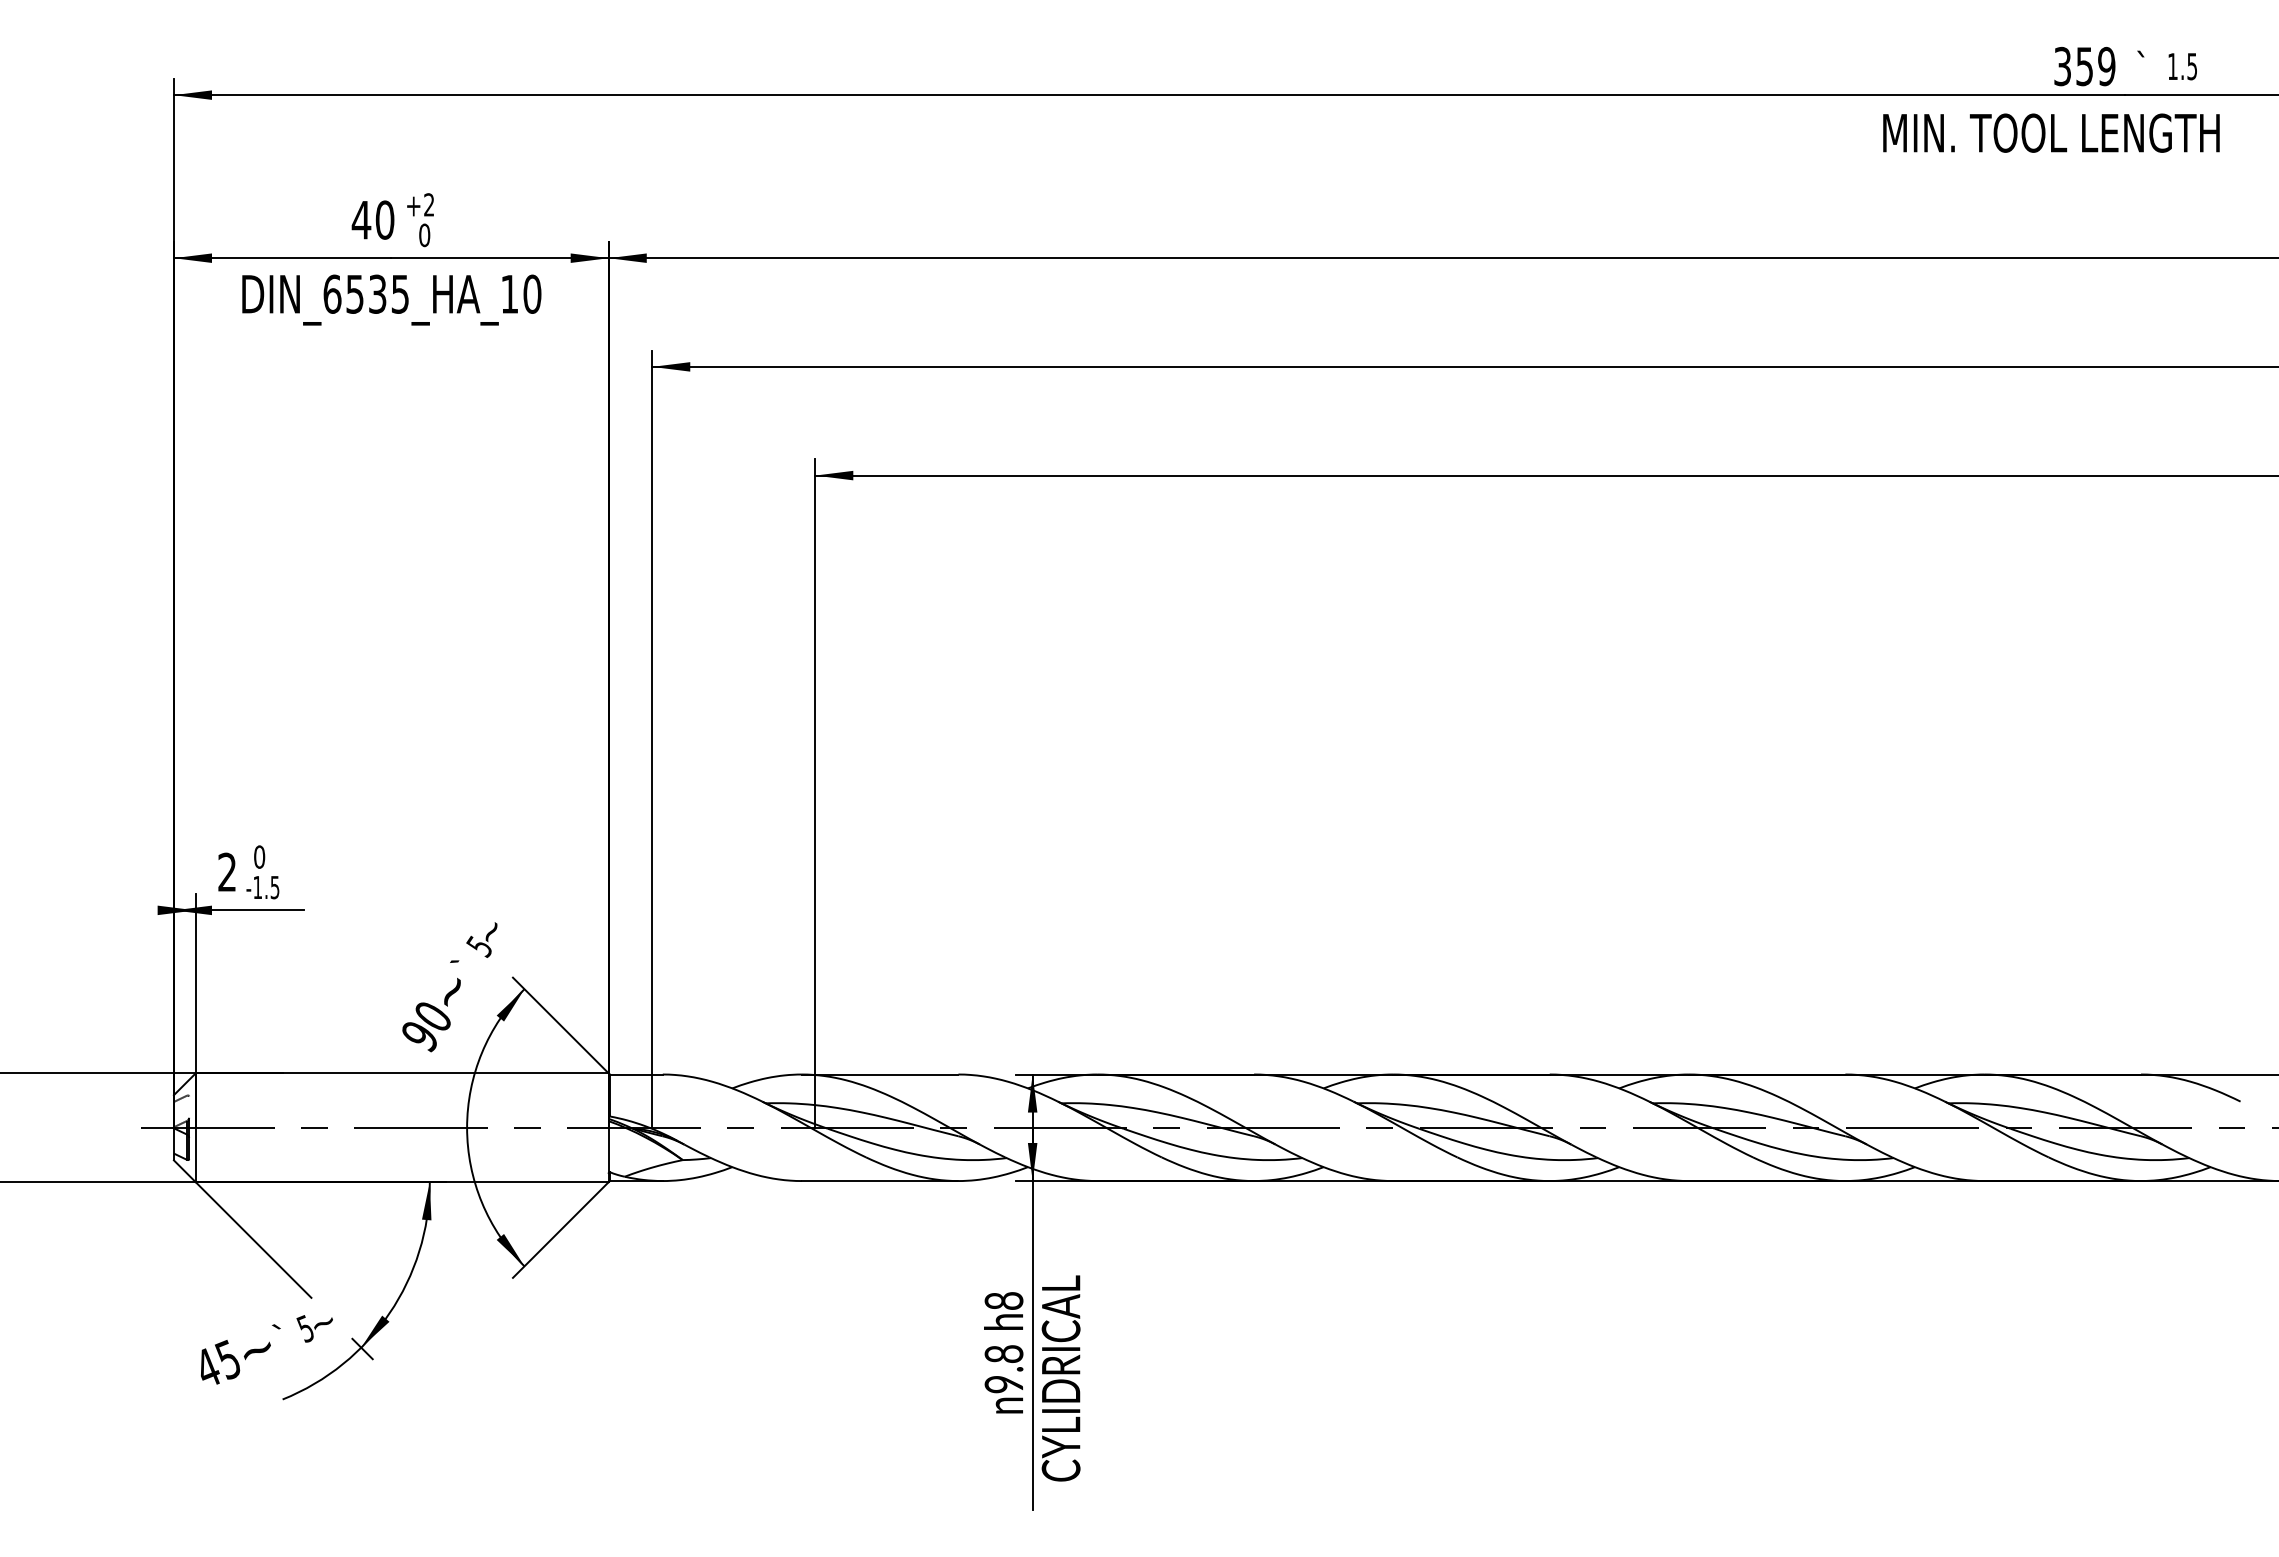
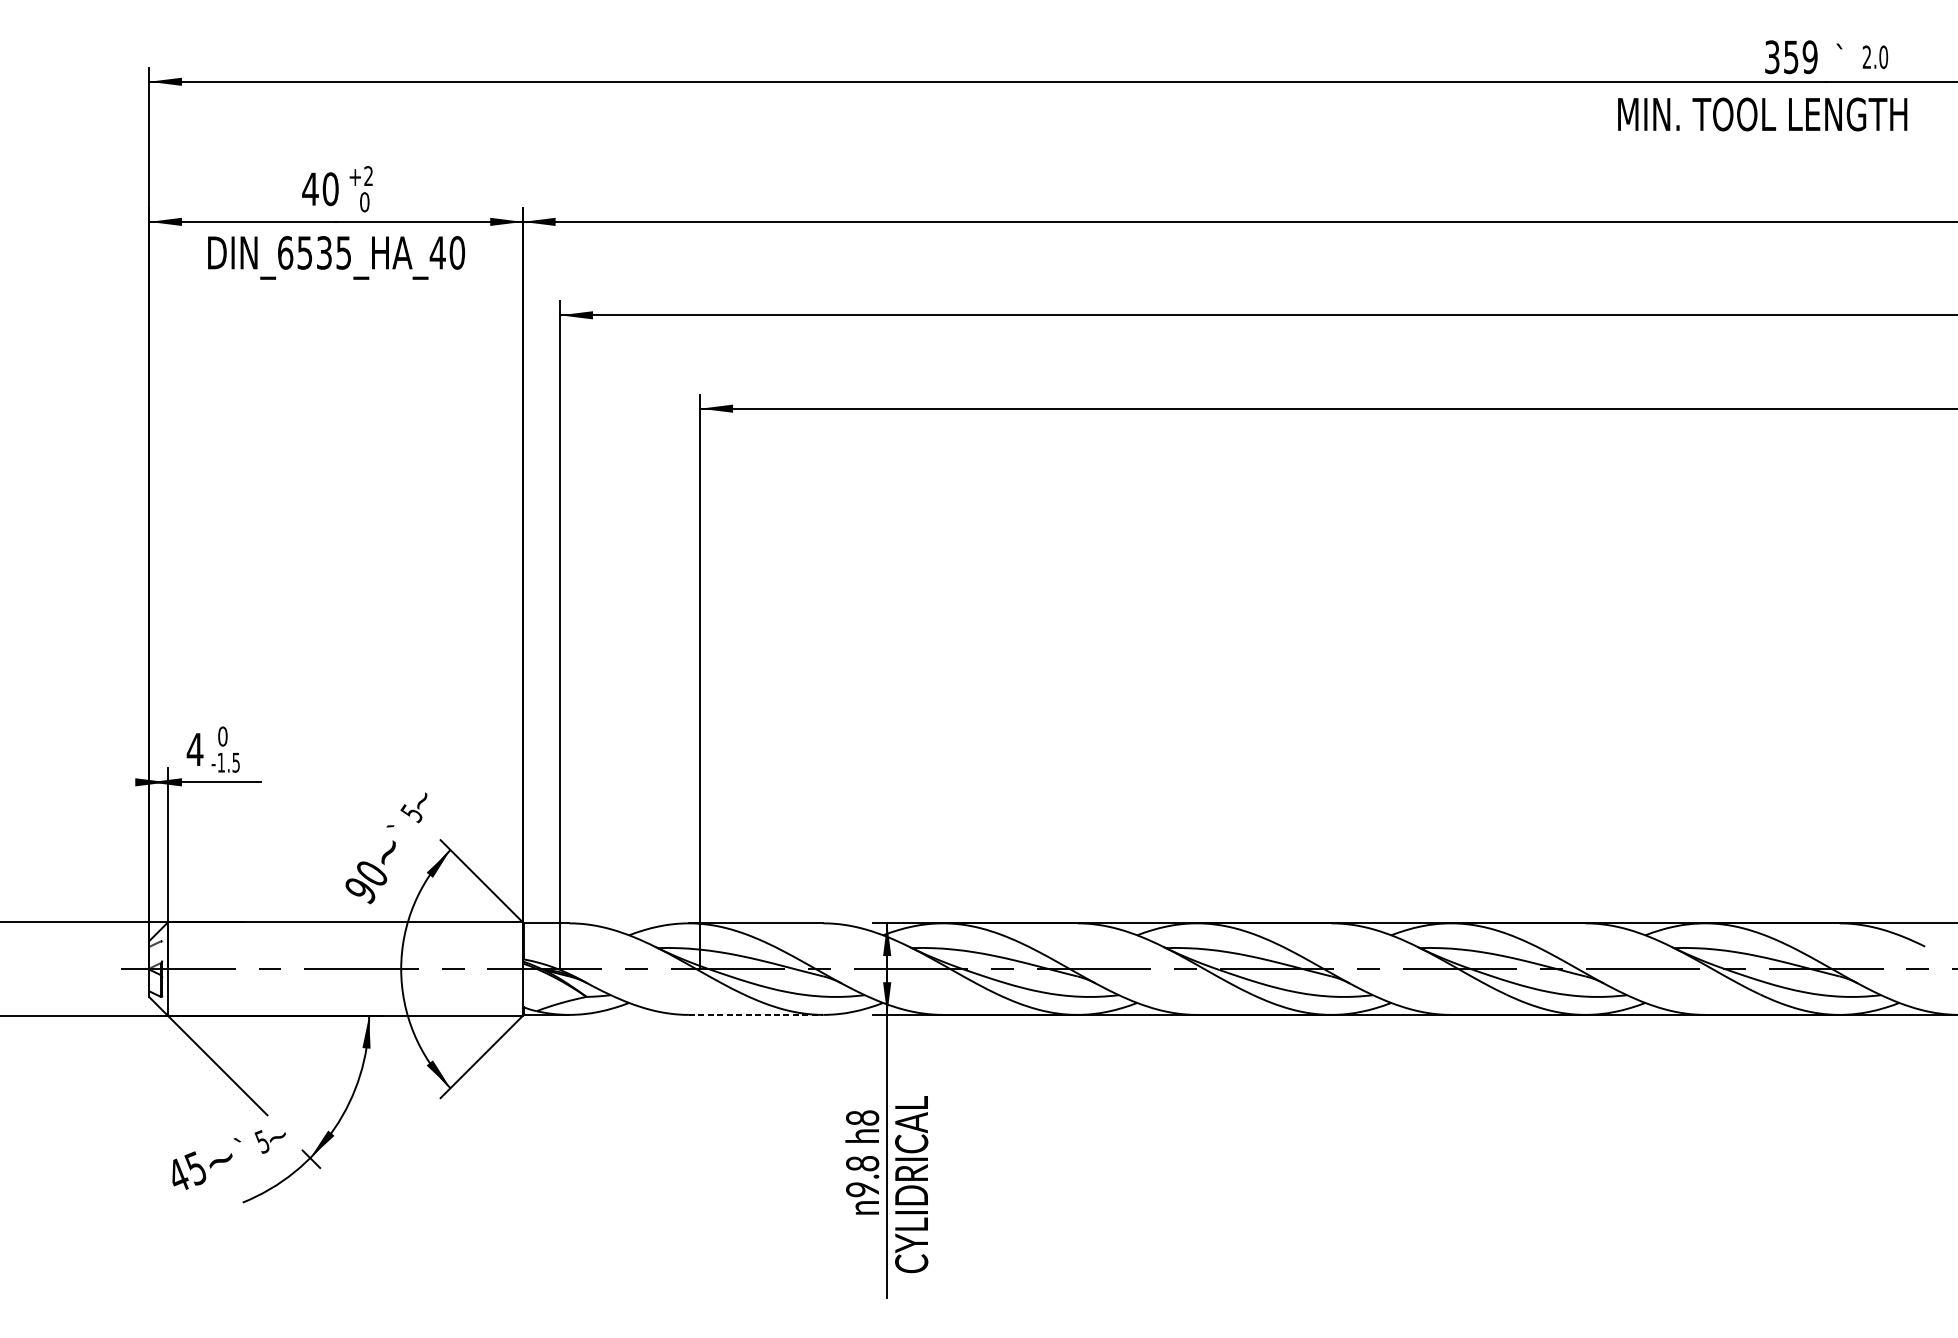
text: (2182, 66) -> (1875, 57), 1.5 -> 2.0
text: (509, 294) -> (437, 253), DIN_6535_HA_10 -> DIN_6535_HA_40
text: (226, 871) -> (194, 748), 2 -> 4
line: (880, 1181) -> (756, 1015), solid -> dashed

